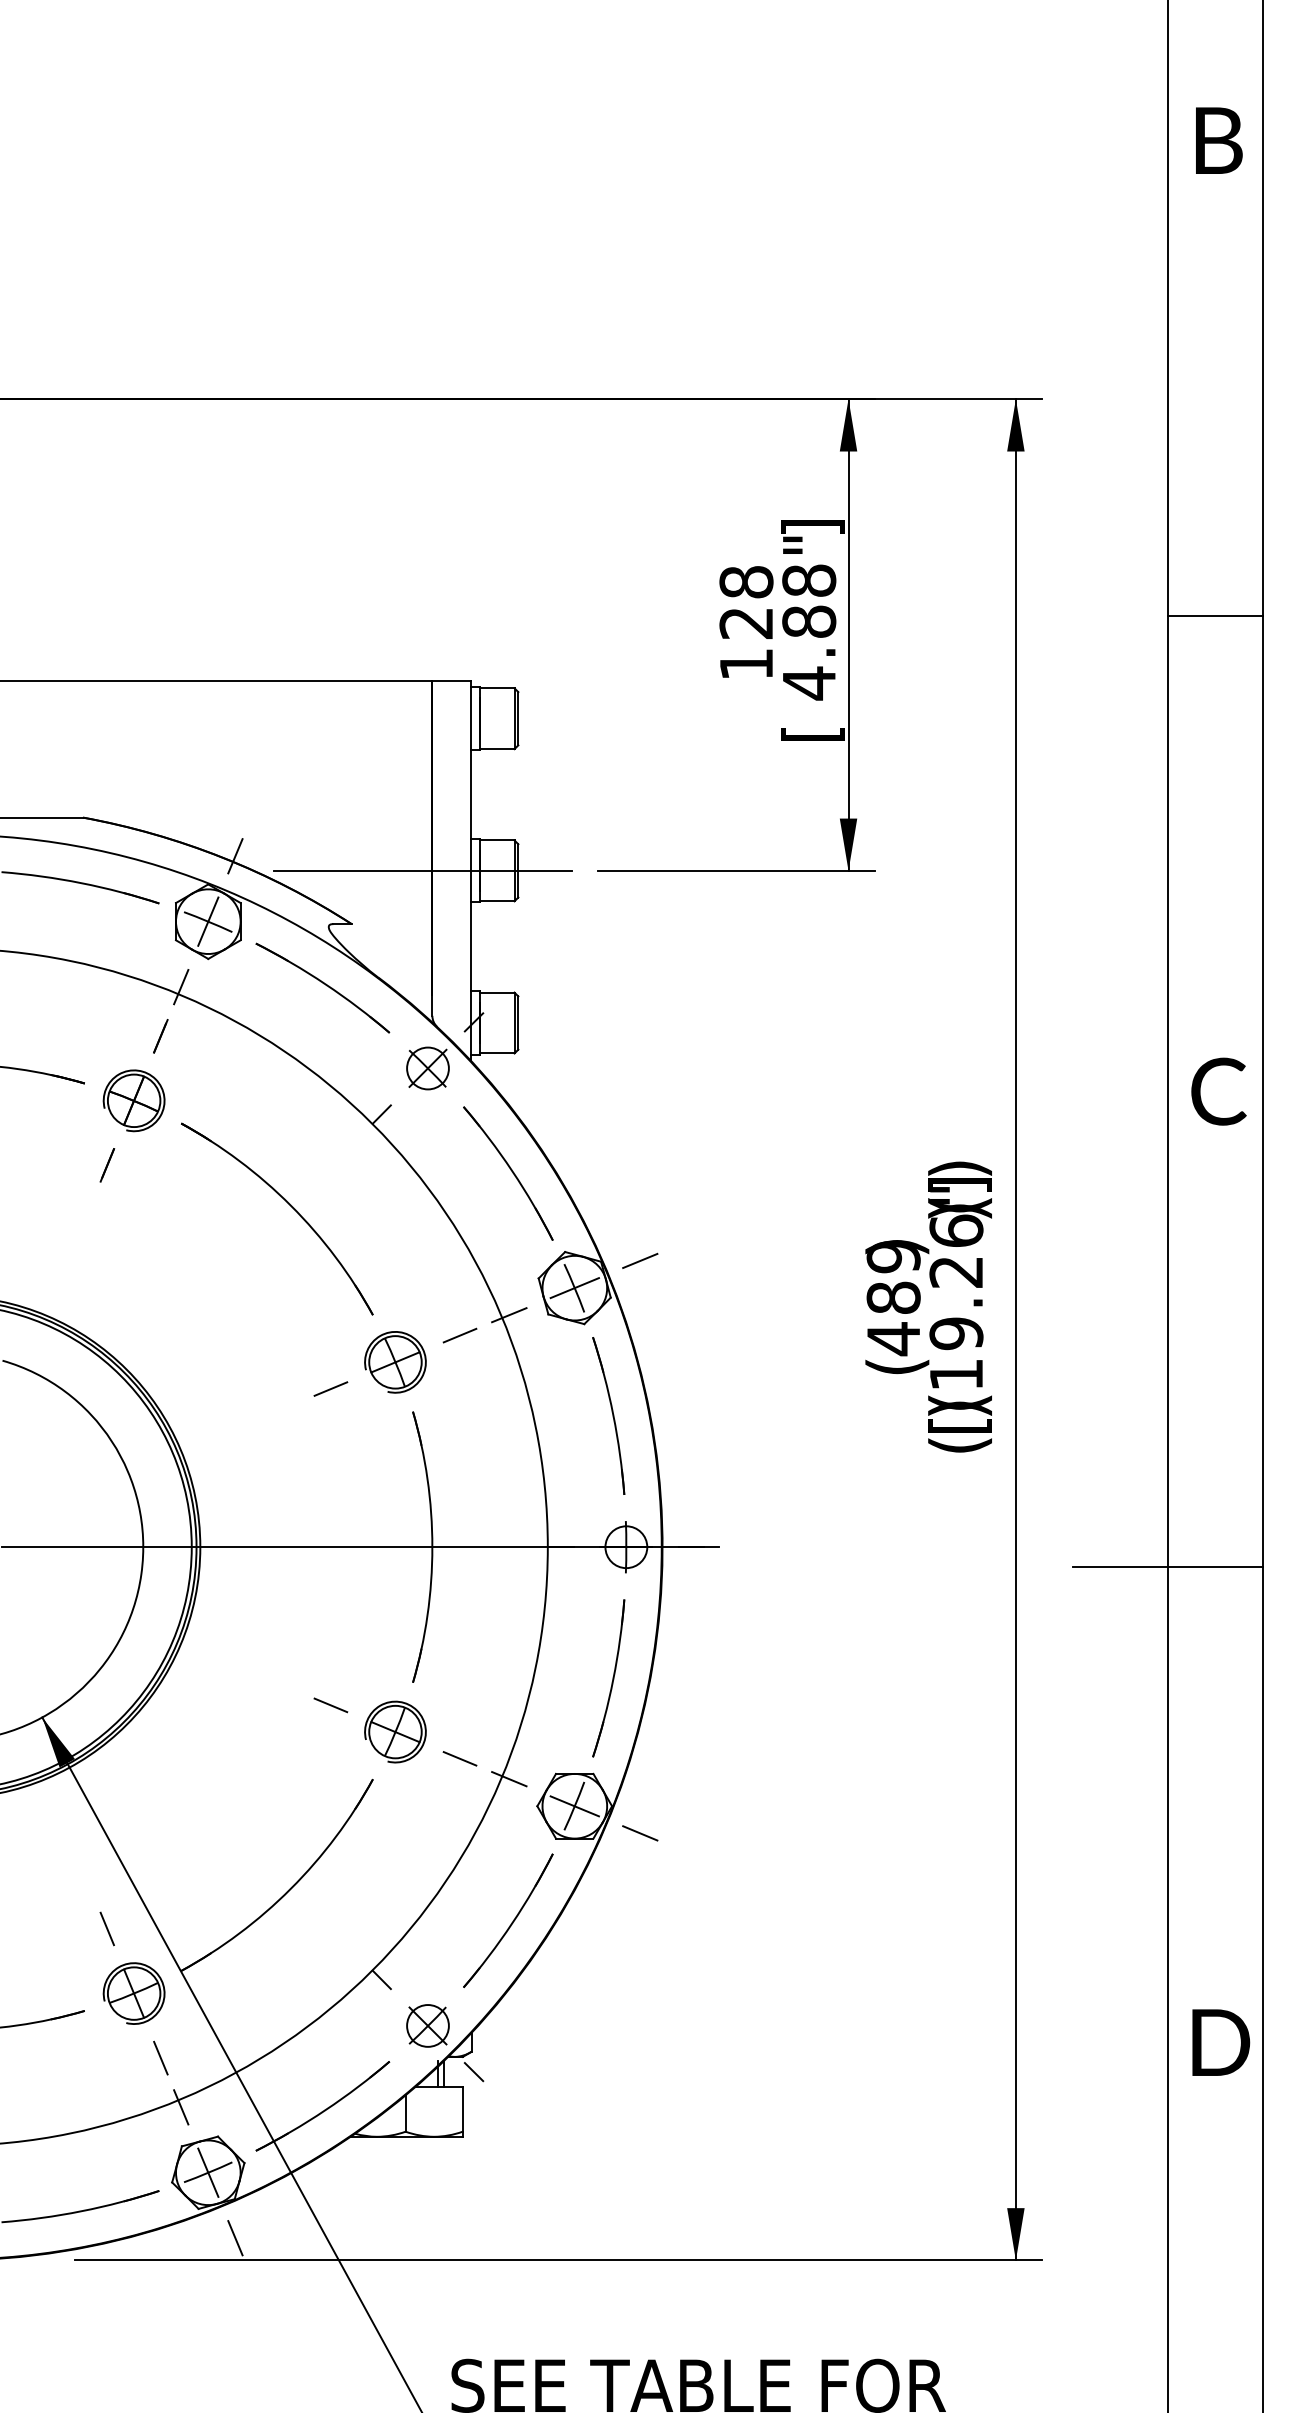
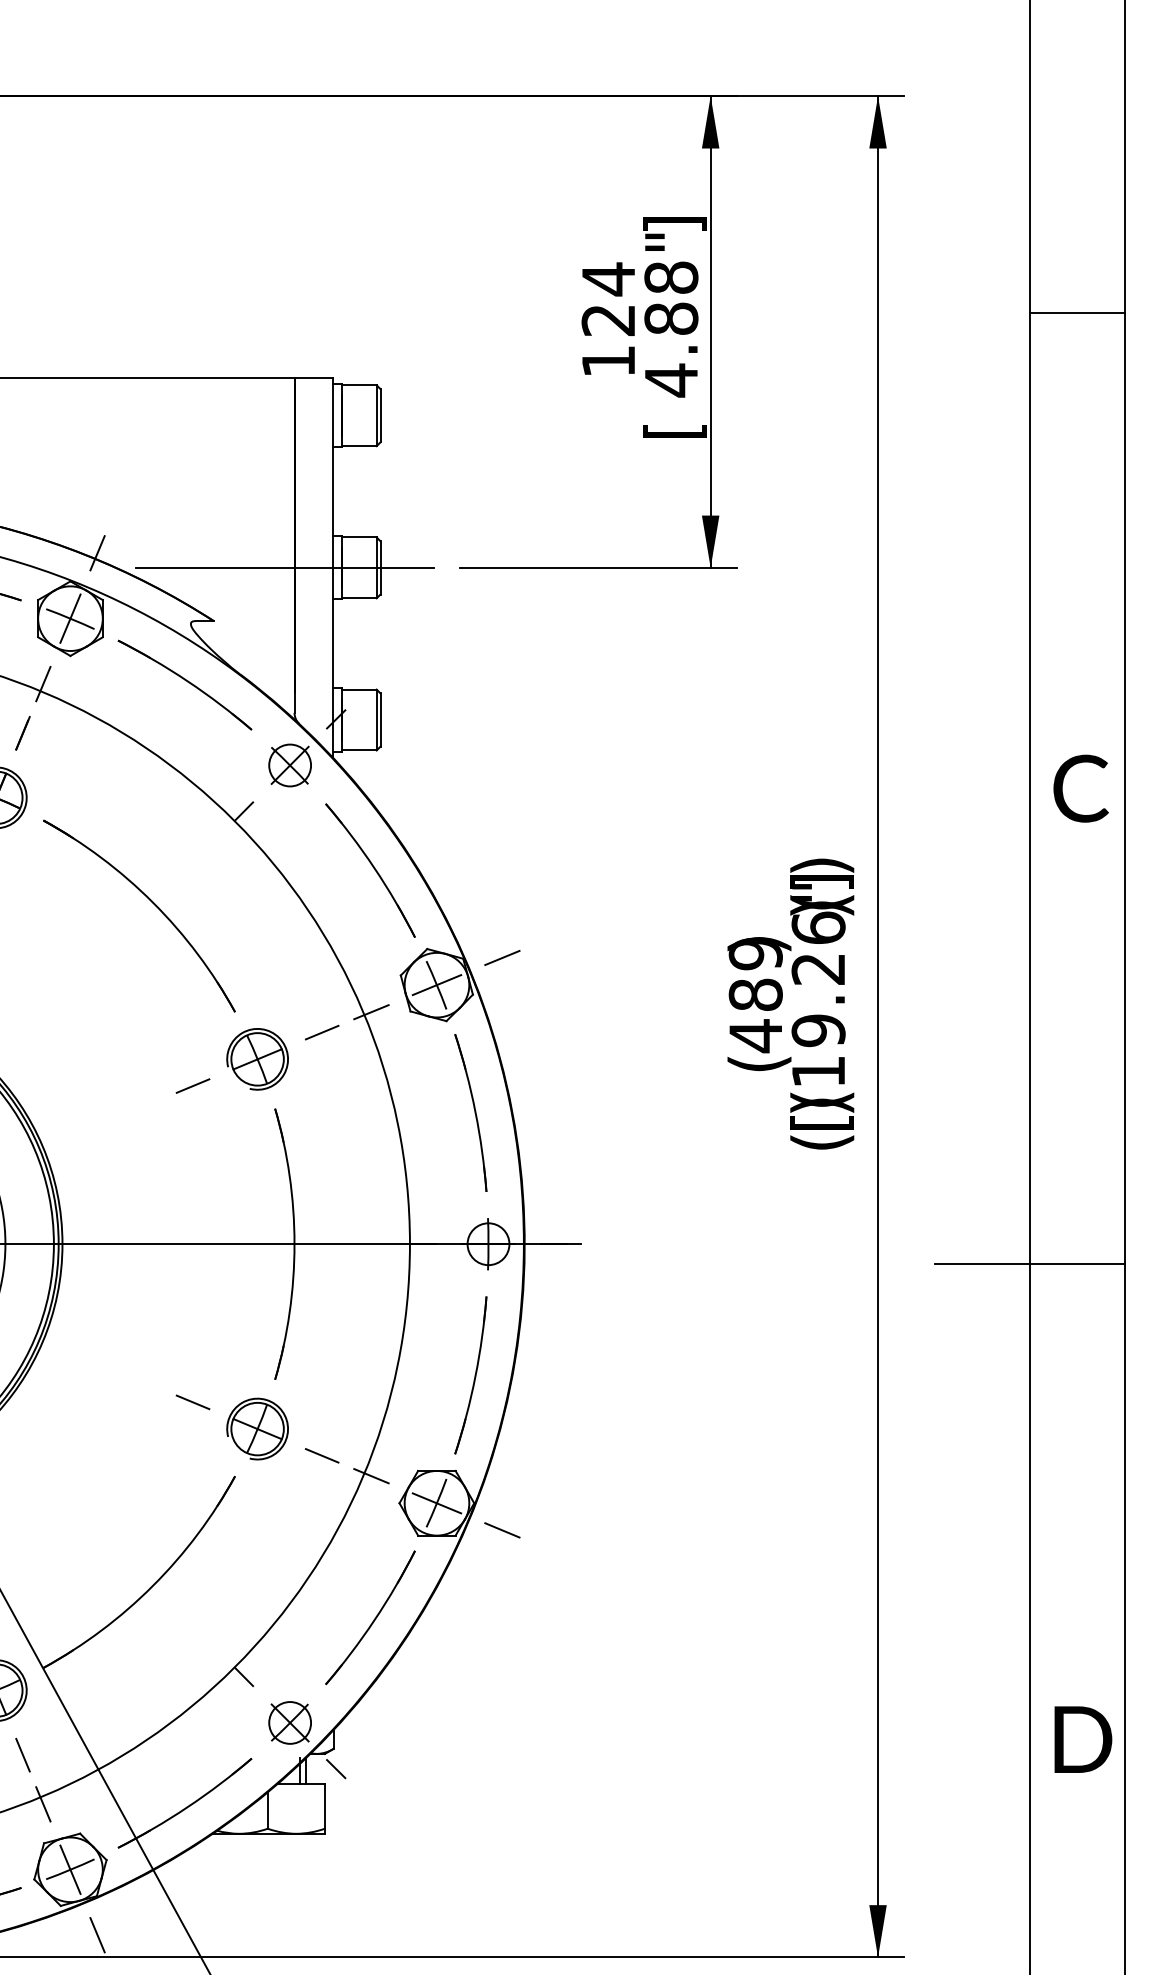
text: (746, 582) -> (608, 279), 128 -> 124

